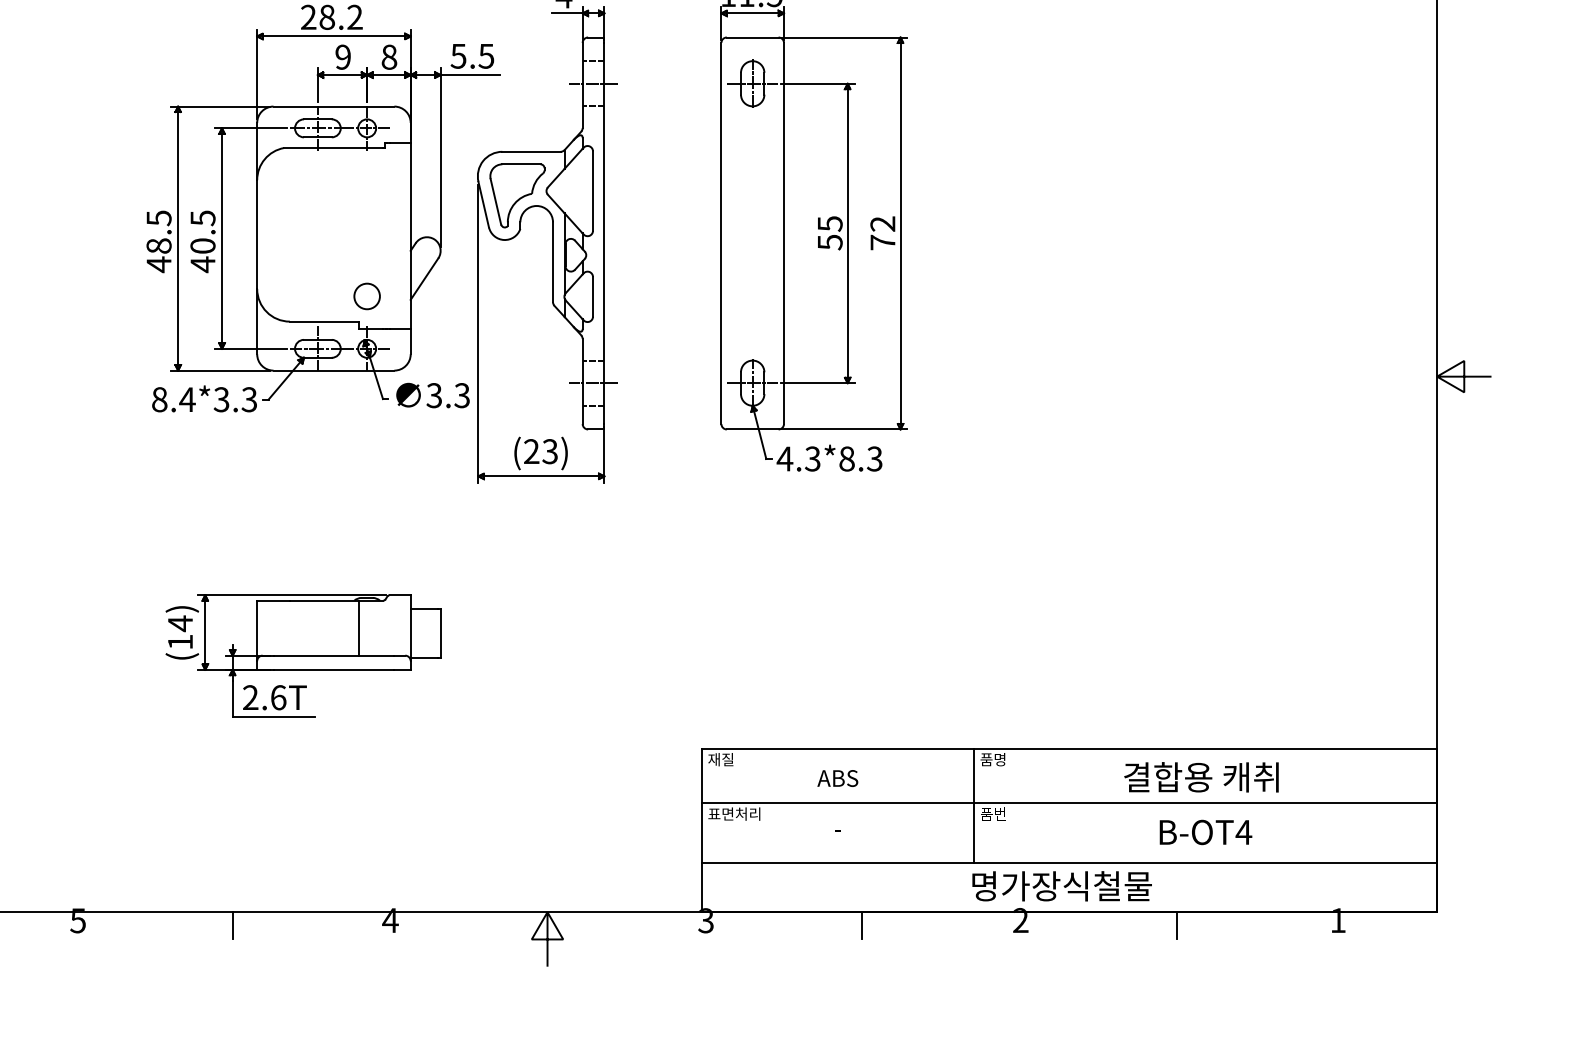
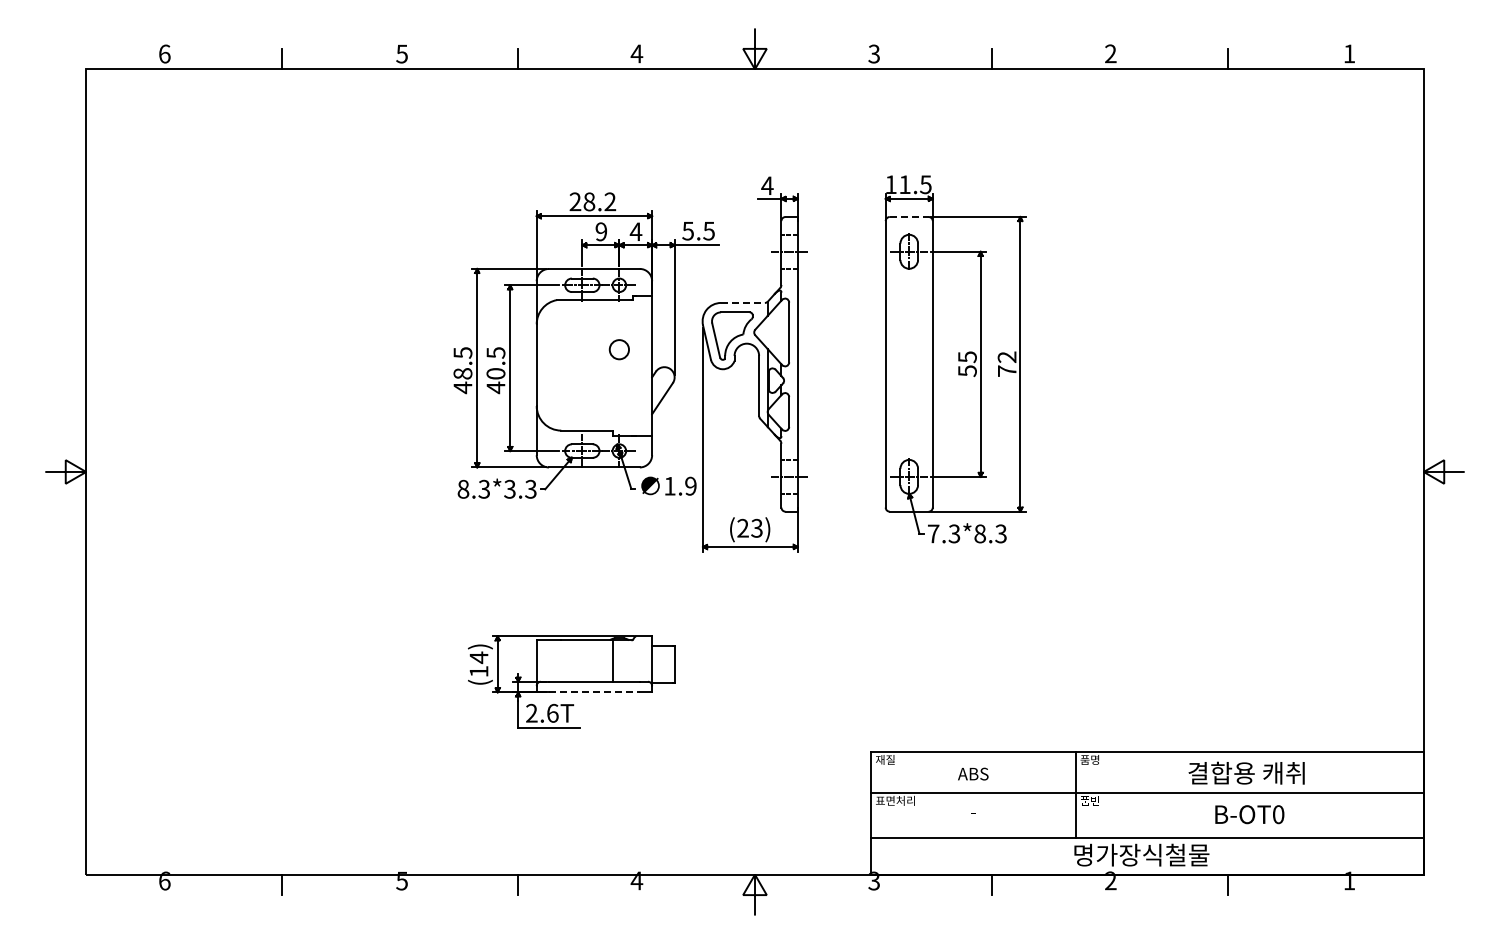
line: (753, 38) -> (909, 217), solid -> dashed
text: (388, 56) -> (635, 231), 8 -> 4
line: (530, 151) -> (742, 302), solid -> dashed
circle: (365, 296) -> (618, 349), moved
text: (448, 394) -> (680, 485), 3.3 -> 1.9
text: (187, 398) -> (484, 488), 8.4*3.3 -> 8.3*3.3
text: (784, 458) -> (933, 533), 4.3*8.3 -> 7.3*8.3
line: (334, 669) -> (594, 692), solid -> dashed
text: (1243, 832) -> (1278, 814), B-OT4 -> B-OT0

